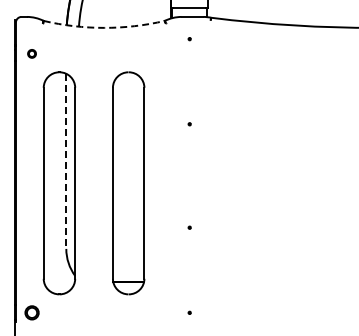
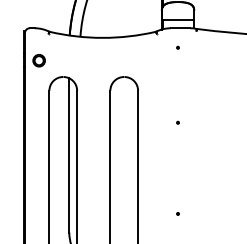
arc: (104, 27) -> (102, 37), dashed -> solid
circle: (31, 53) -> (38, 60), size x1.67
line: (66, 161) -> (69, 155), dashed -> solid

